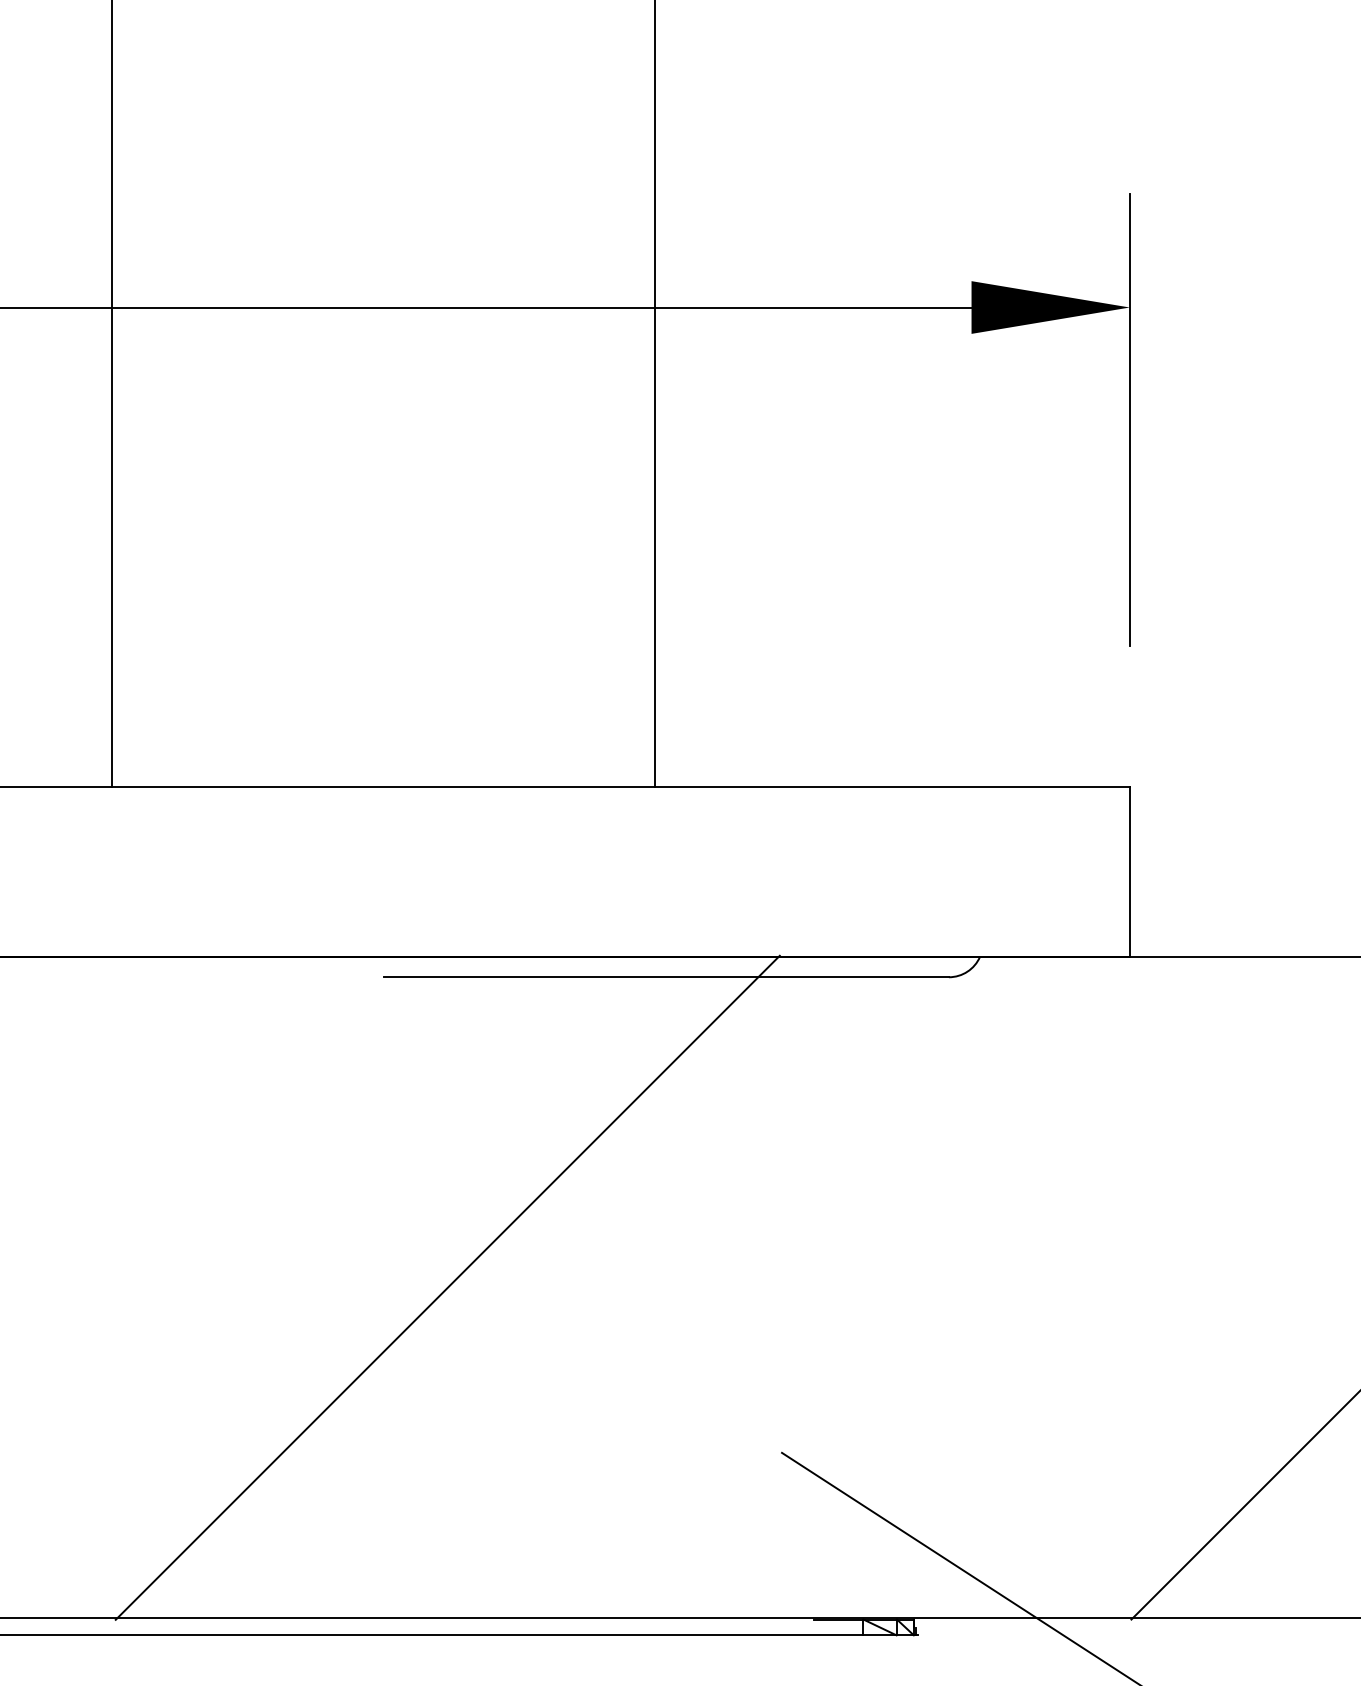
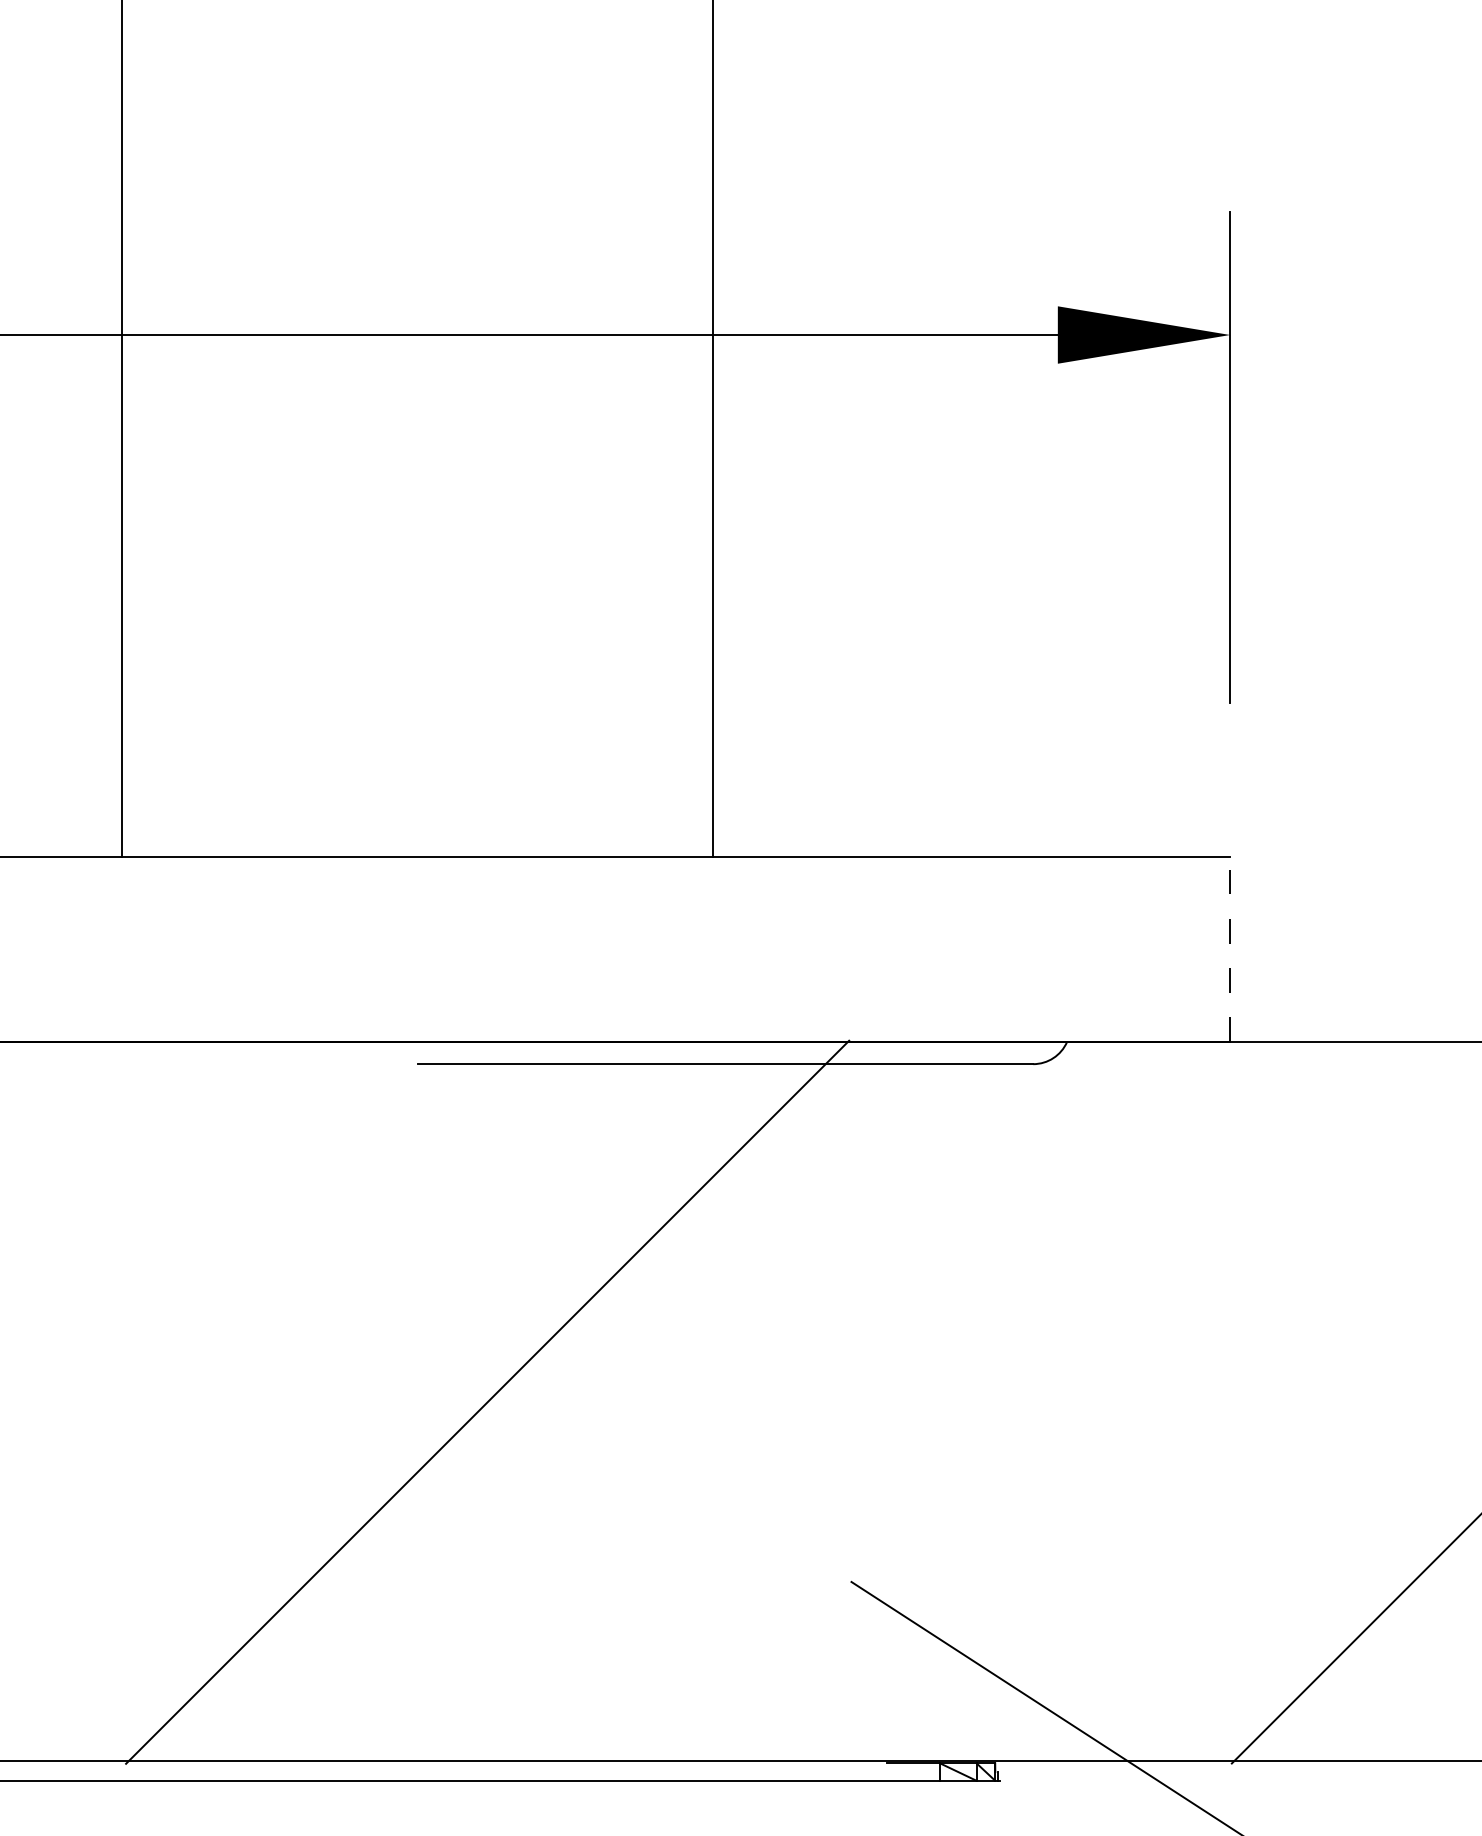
line: (1129, 872) -> (1229, 950), solid -> dashed

